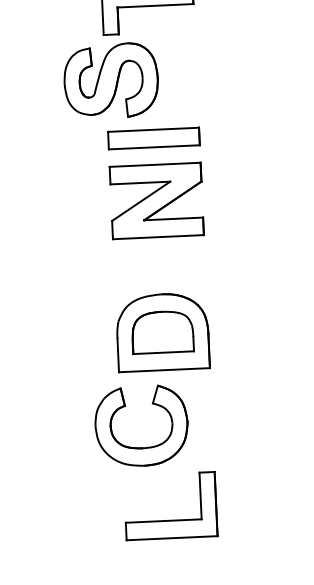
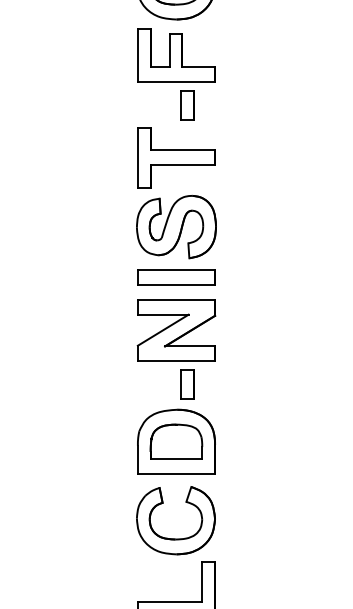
part: (111, 80) -> (176, 226), moved
part: (172, 263) -> (187, 384), added
part: (142, 447) -> (175, 538), moved

